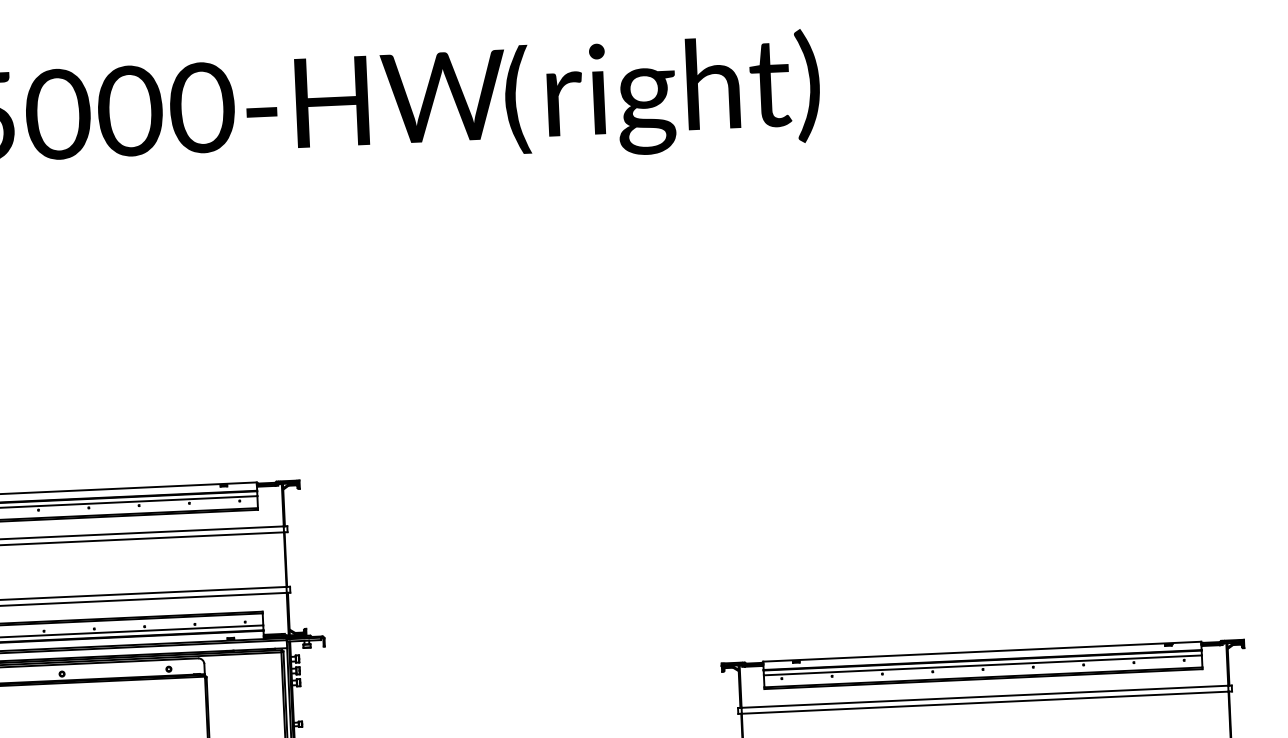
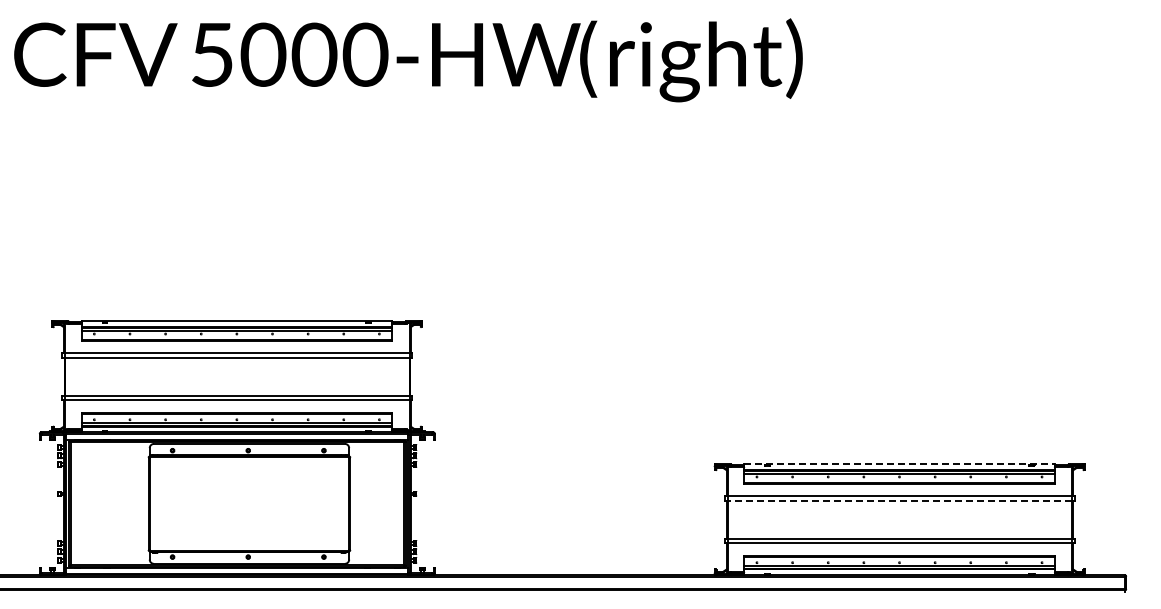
line: (983, 651) -> (900, 464), solid -> dashed
line: (984, 702) -> (899, 500), solid -> dashed

